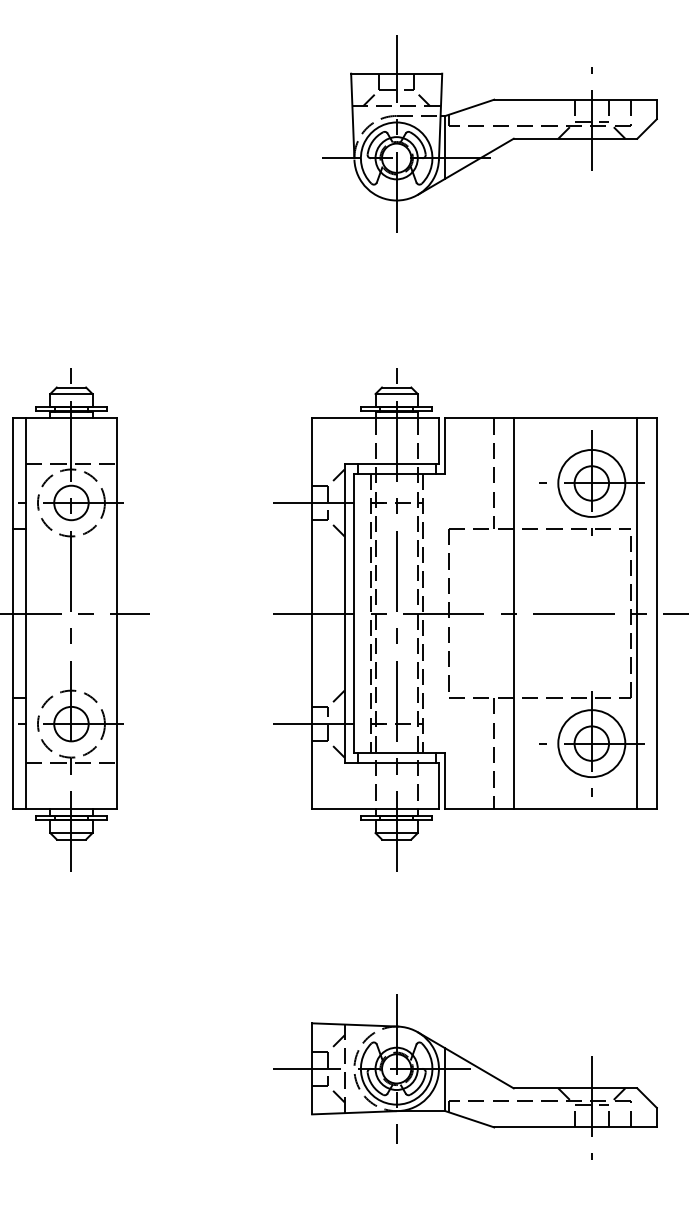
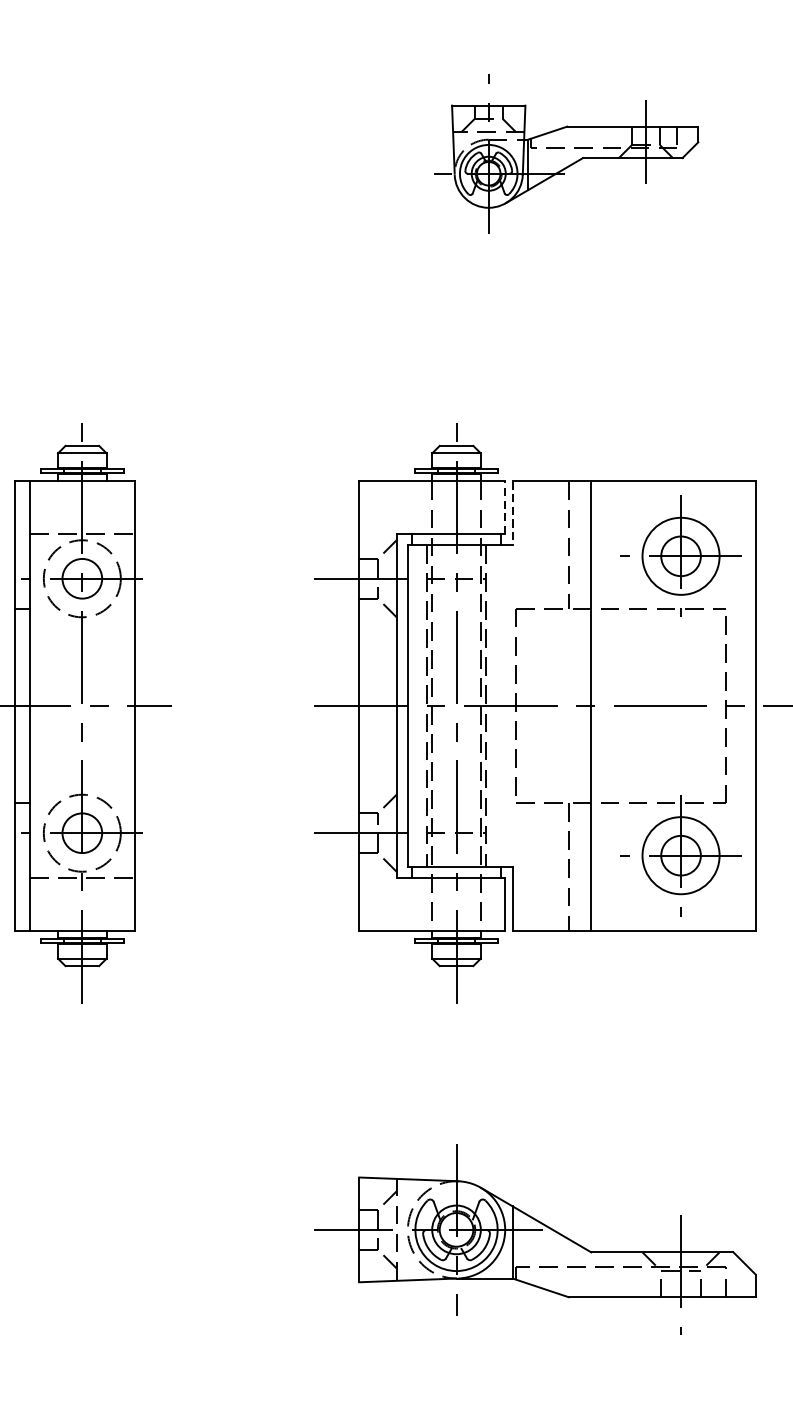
part: (489, 133) -> (563, 153), size x0.7
line: (438, 441) -> (504, 508), solid -> dashed
line: (445, 446) -> (512, 513), solid -> dashed
line: (637, 613) -> (733, 705), removed

